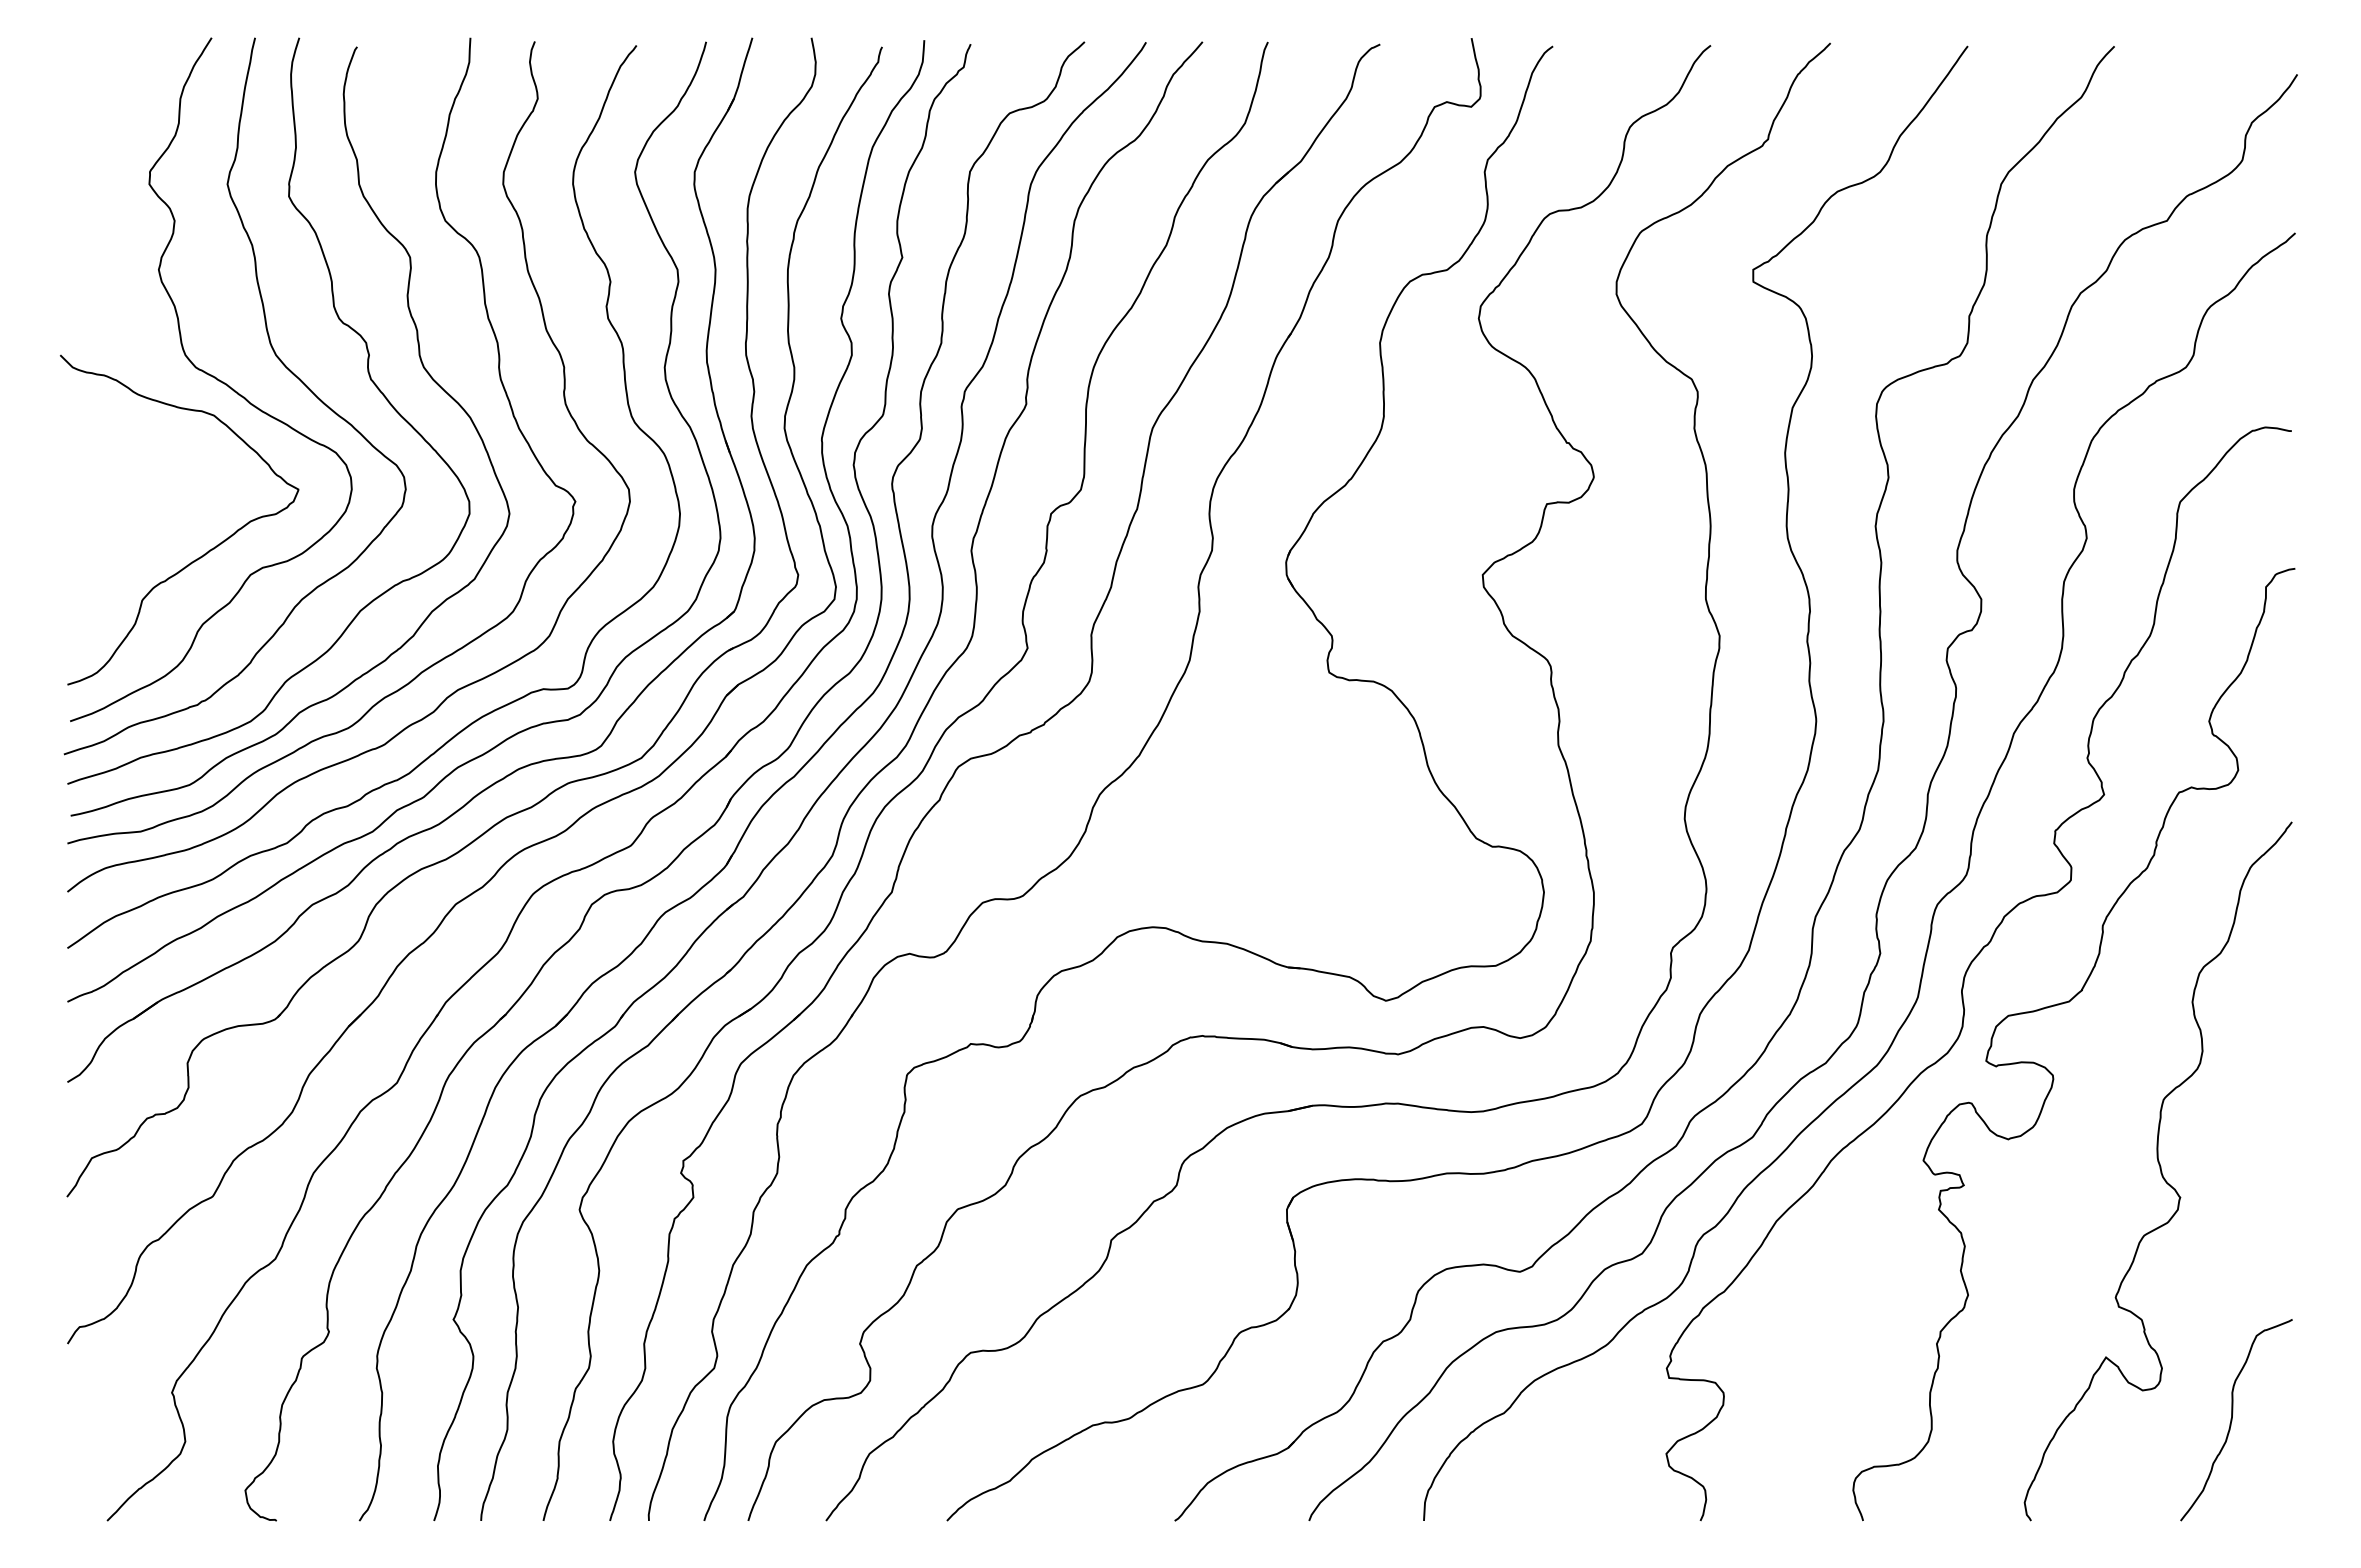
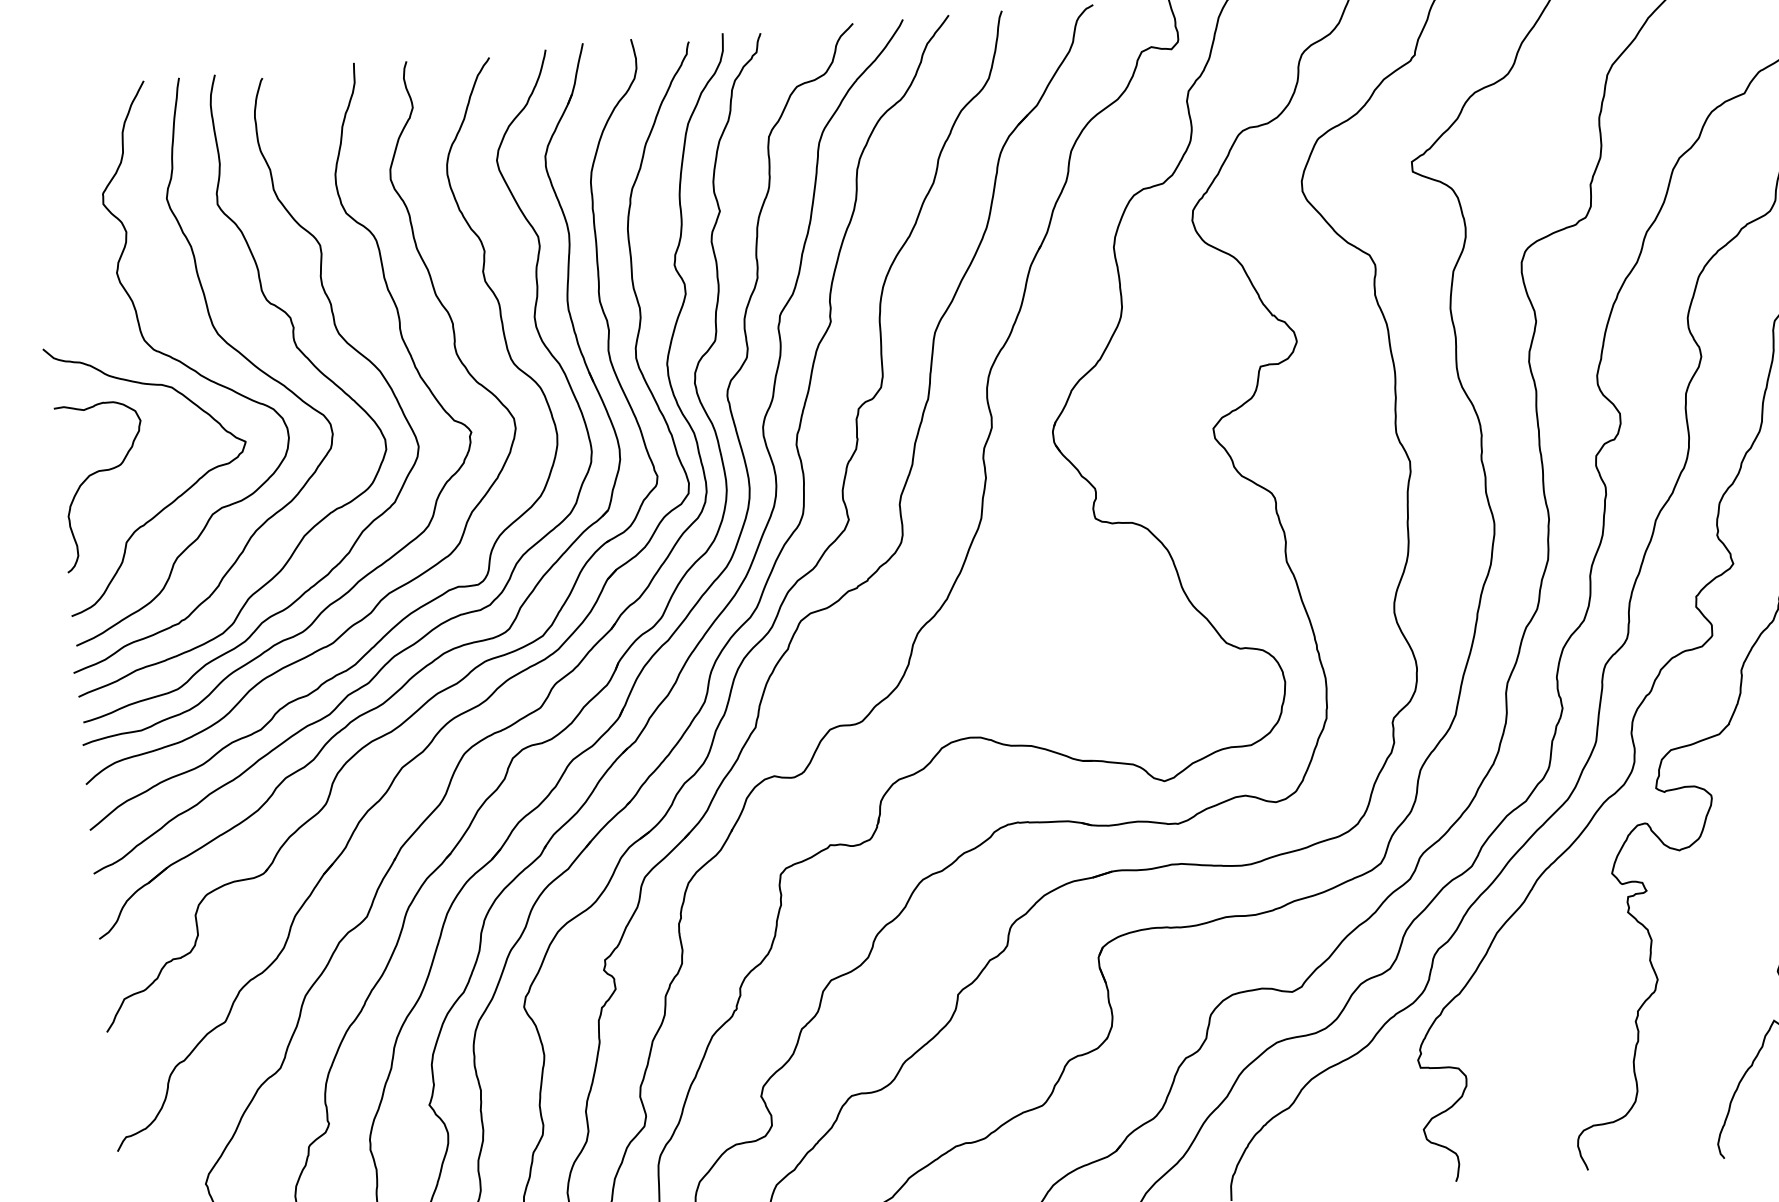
curve: (115, 511) -> (98, 472), added

